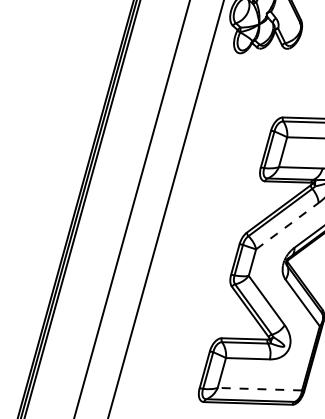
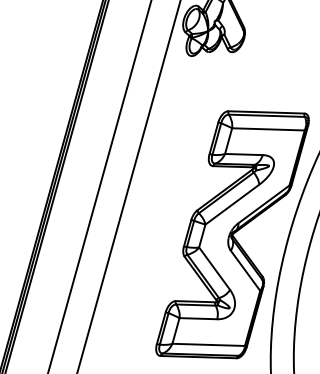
line: (287, 225) -> (232, 204), dashed -> solid
line: (259, 388) -> (208, 344), dashed -> solid

